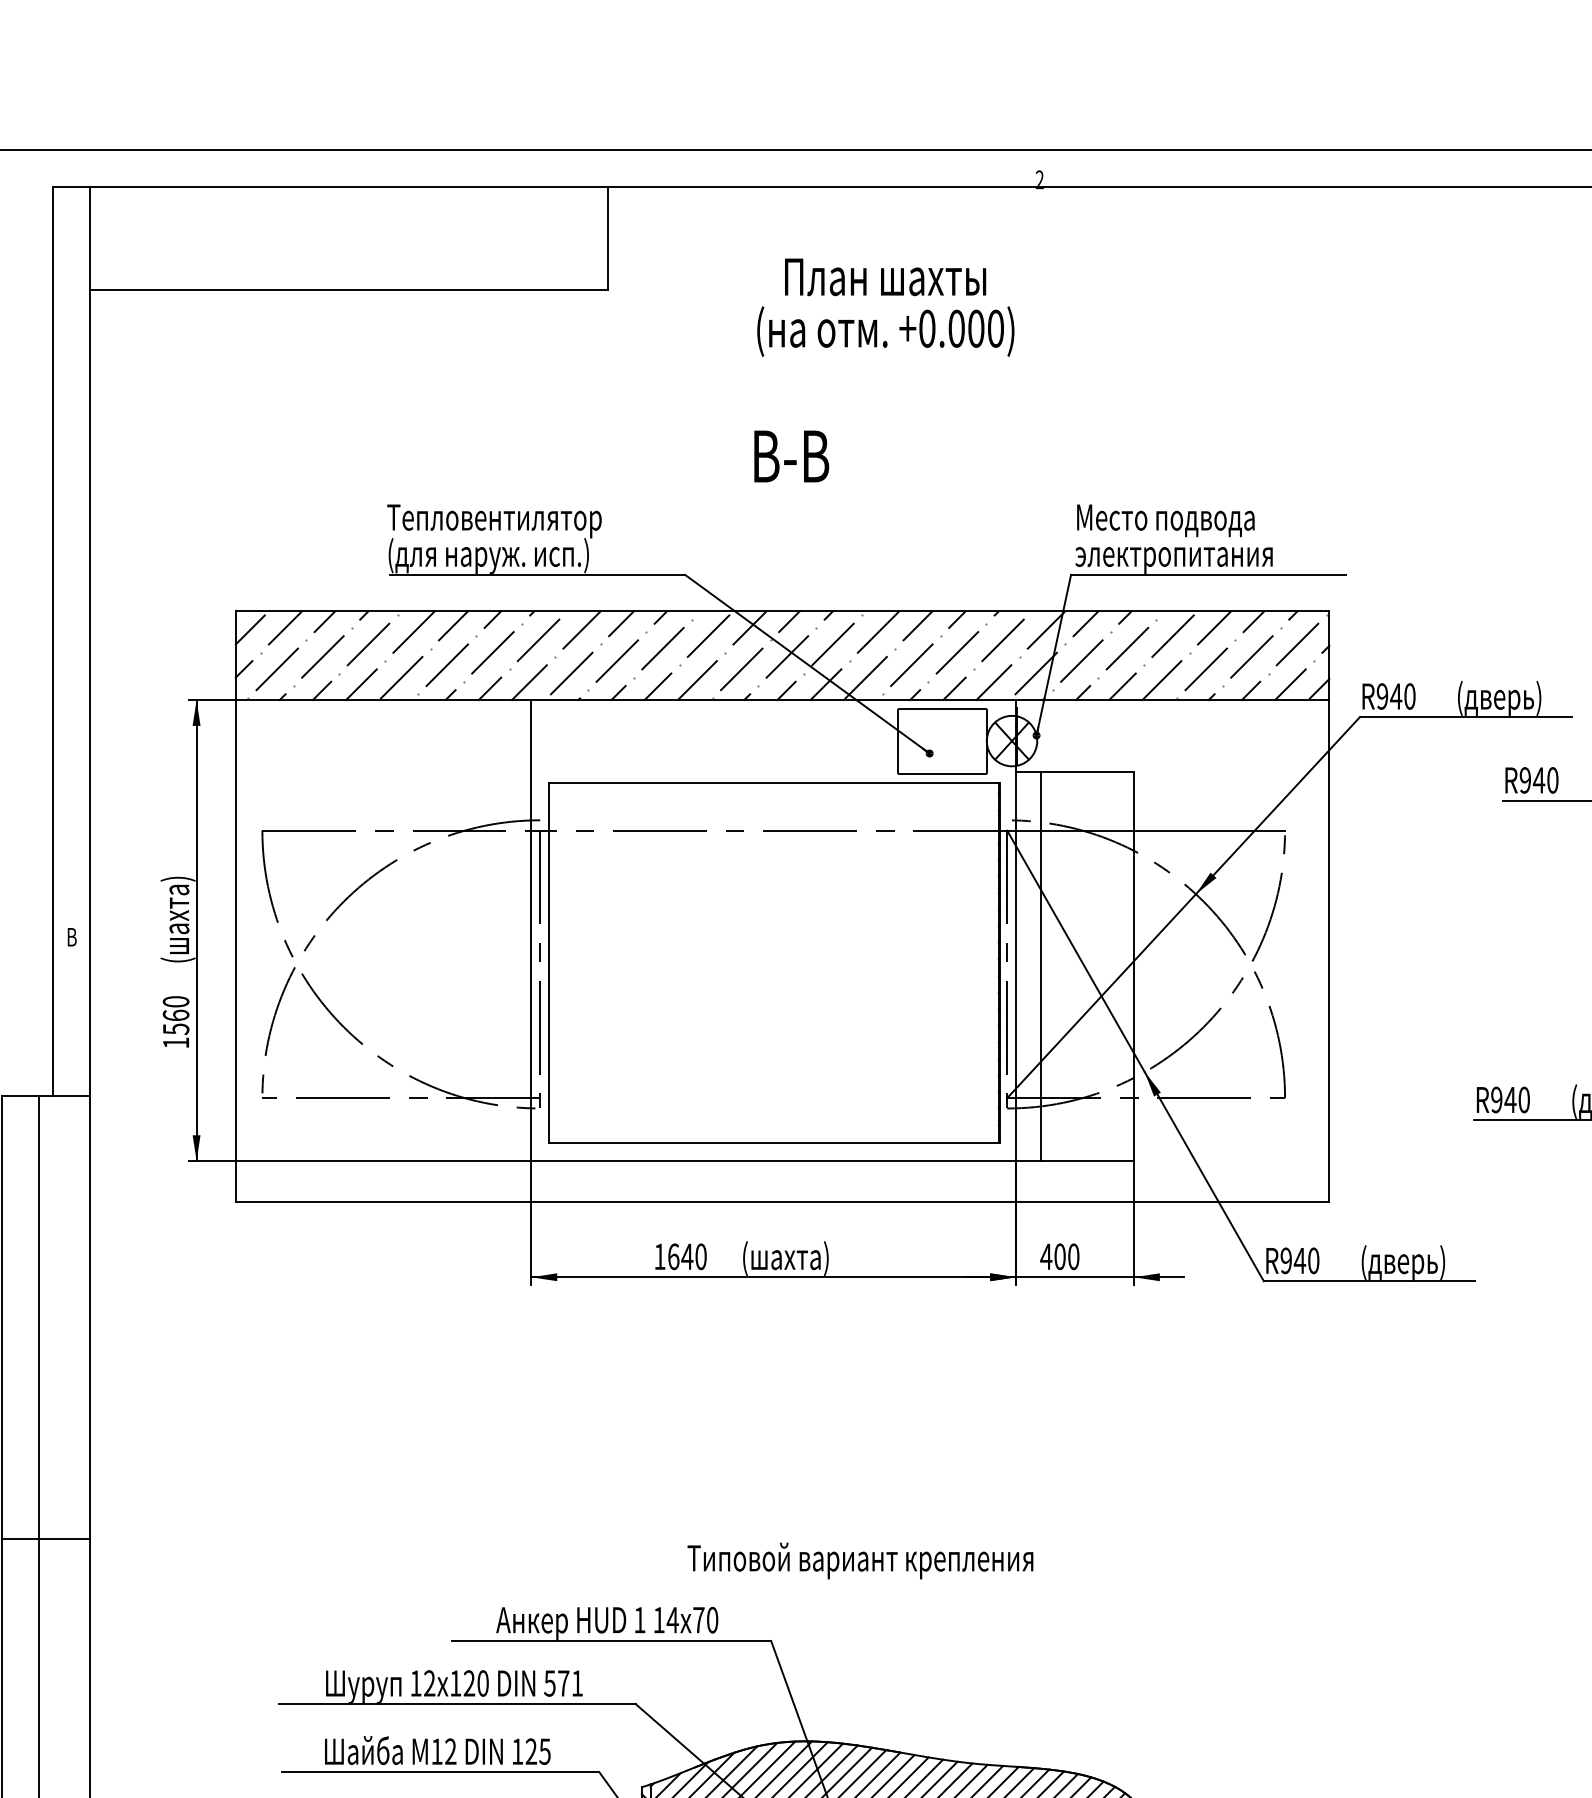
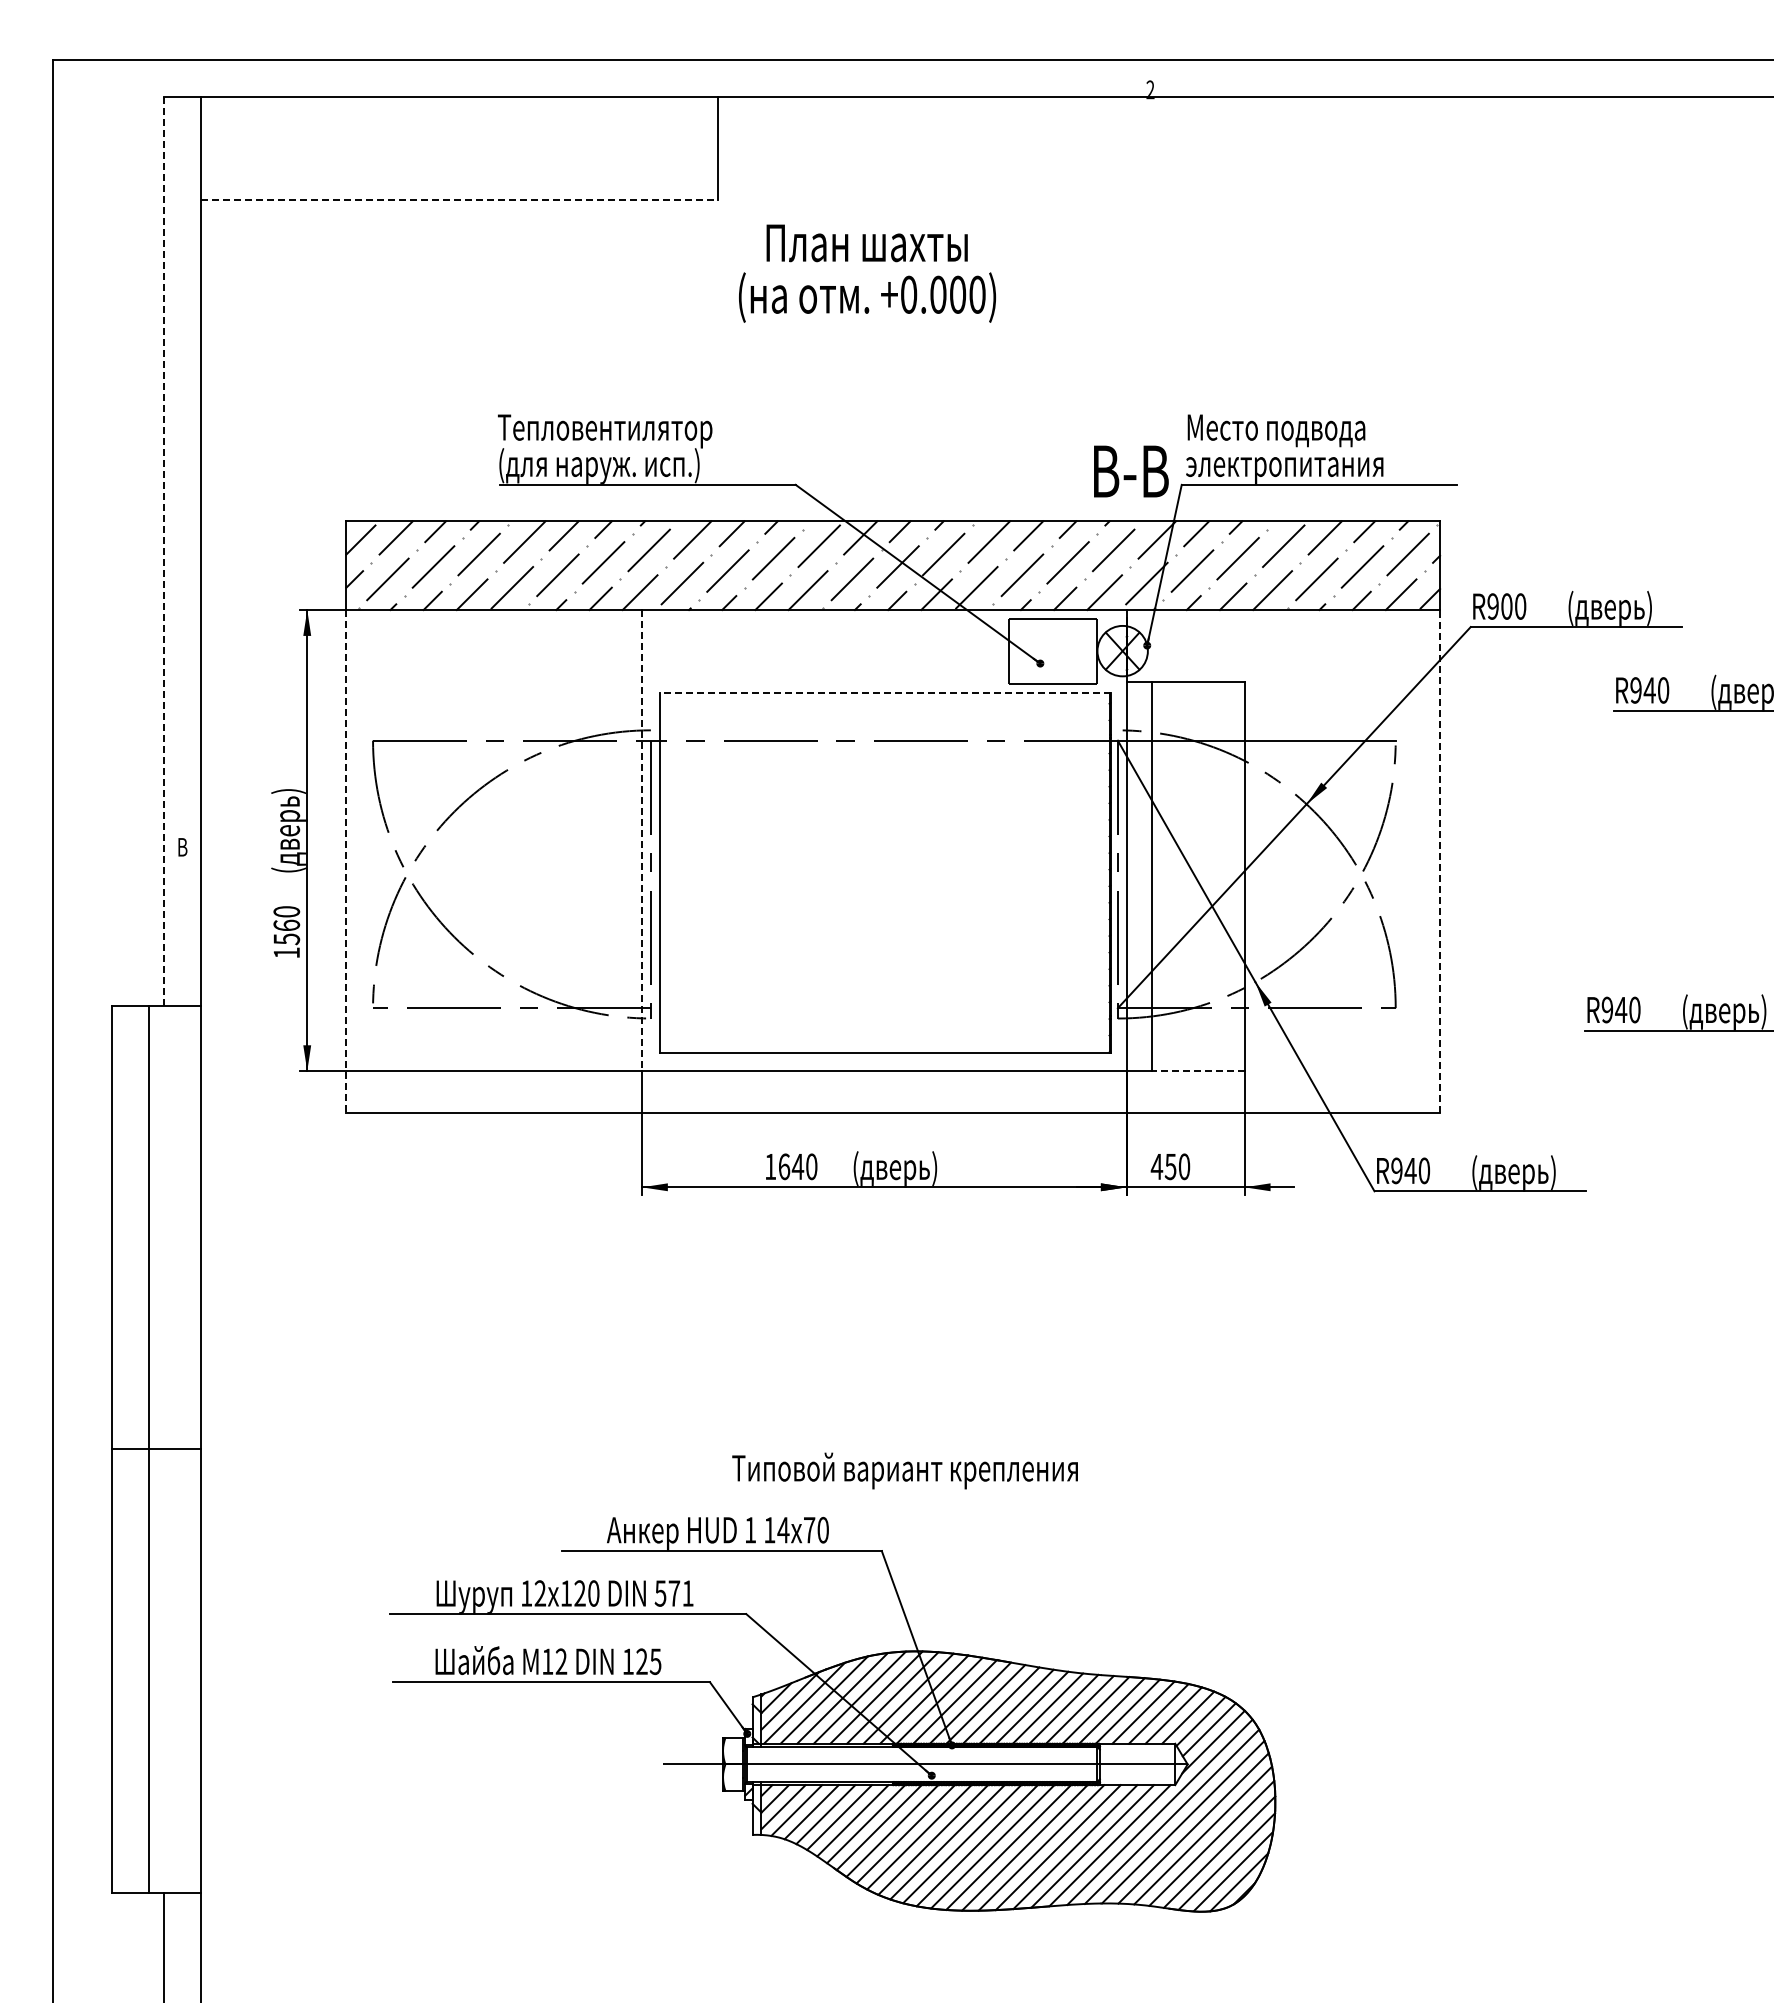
line: (348, 290) -> (459, 200), solid -> dashed
text: (885, 307) -> (867, 273), moved
text: (791, 456) -> (1131, 471), moved
line: (53, 641) -> (164, 551), solid -> dashed
text: (1395, 696) -> (1506, 606), R940 -> R900
line: (773, 782) -> (884, 692), solid -> dashed
text: (177, 915) -> (288, 825), (шахта) -> (дверь)
line: (531, 930) -> (642, 840), solid -> dashed
line: (1329, 950) -> (1440, 860), solid -> dashed
line: (235, 951) -> (346, 861), solid -> dashed
line: (1087, 1161) -> (1198, 1071), solid -> dashed
text: (1059, 1256) -> (1170, 1166), 400 -> 450
text: (788, 1258) -> (899, 1168), (шахта) -> (дверь)
text: (859, 1560) -> (904, 1470), moved

